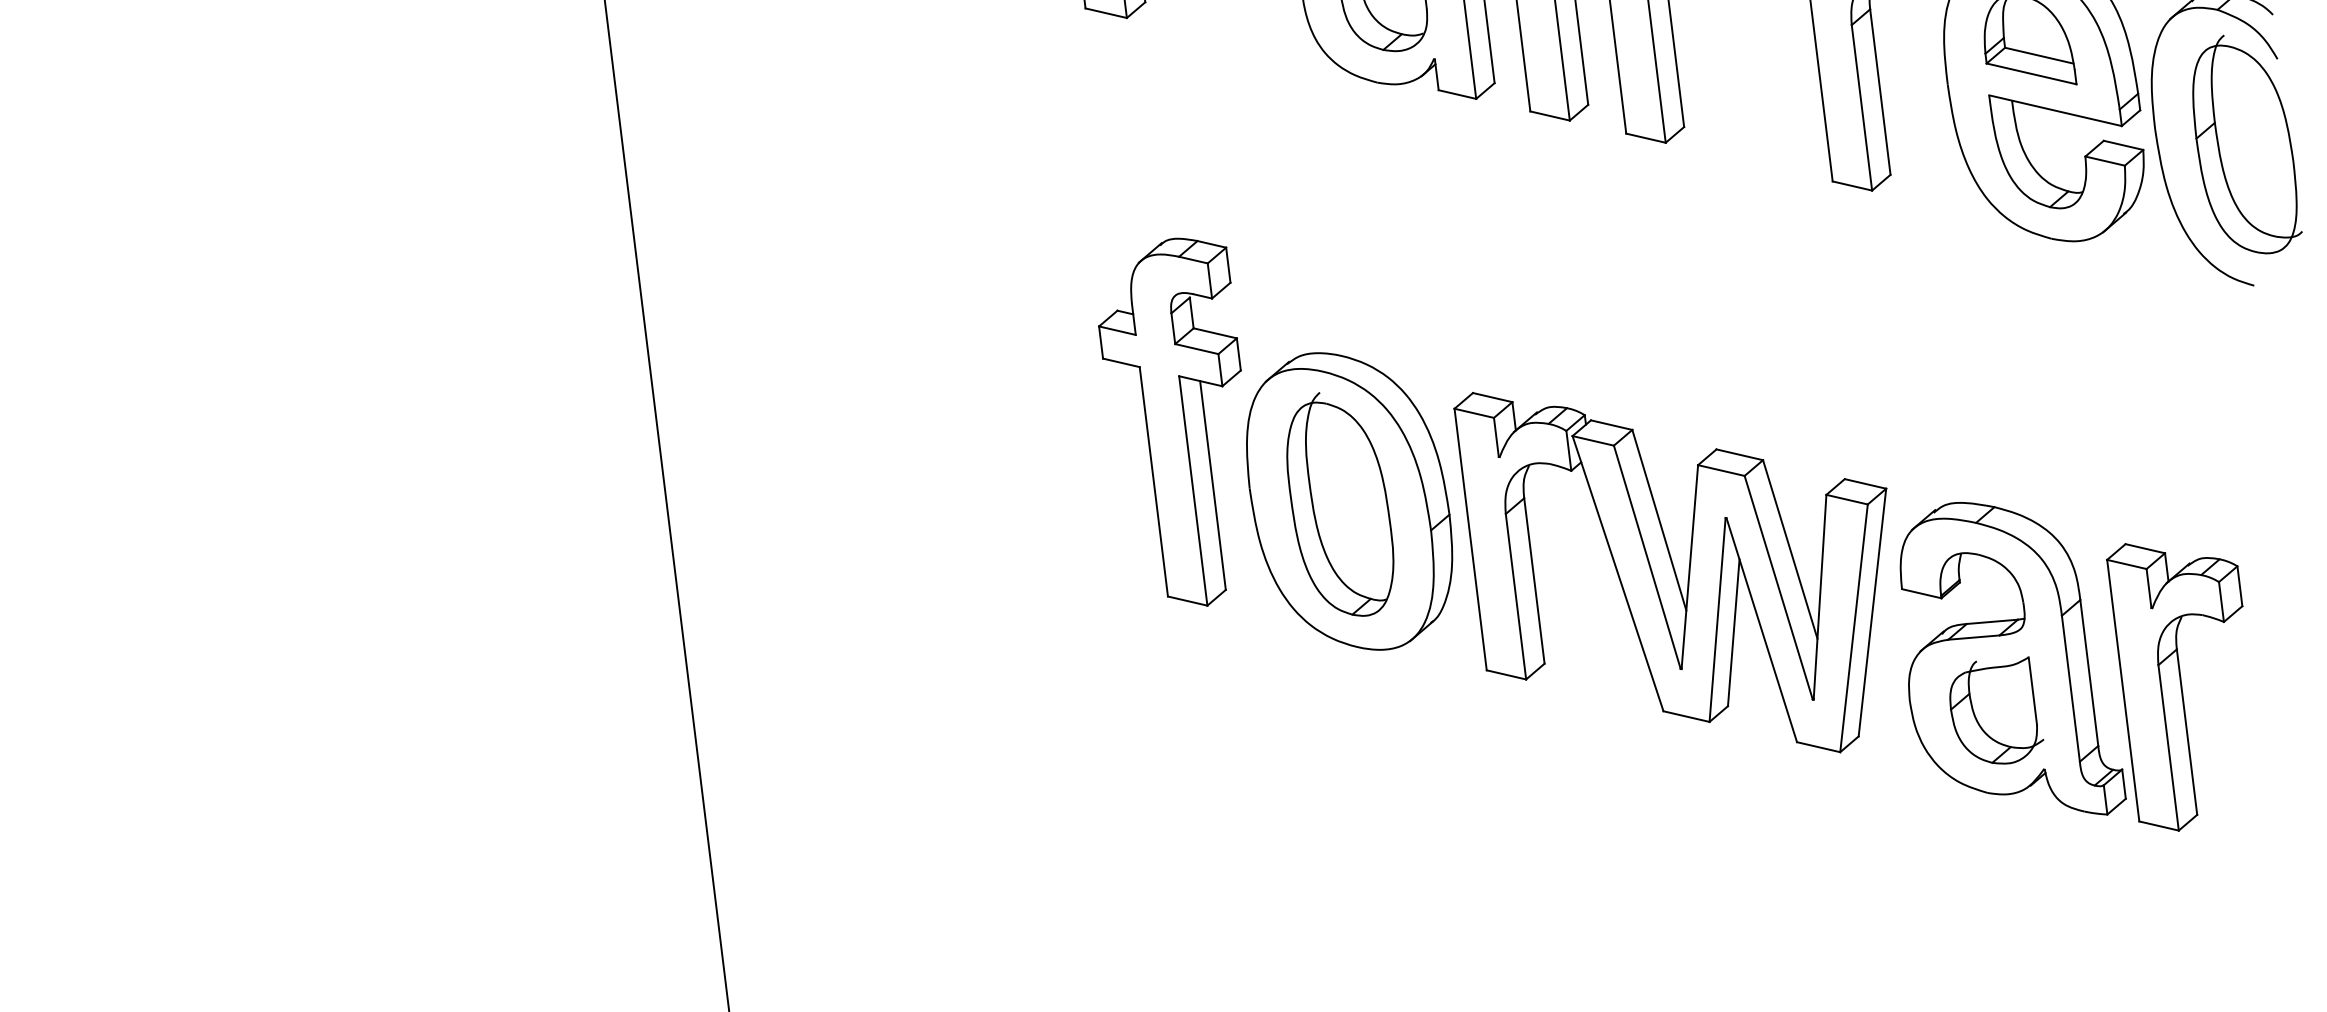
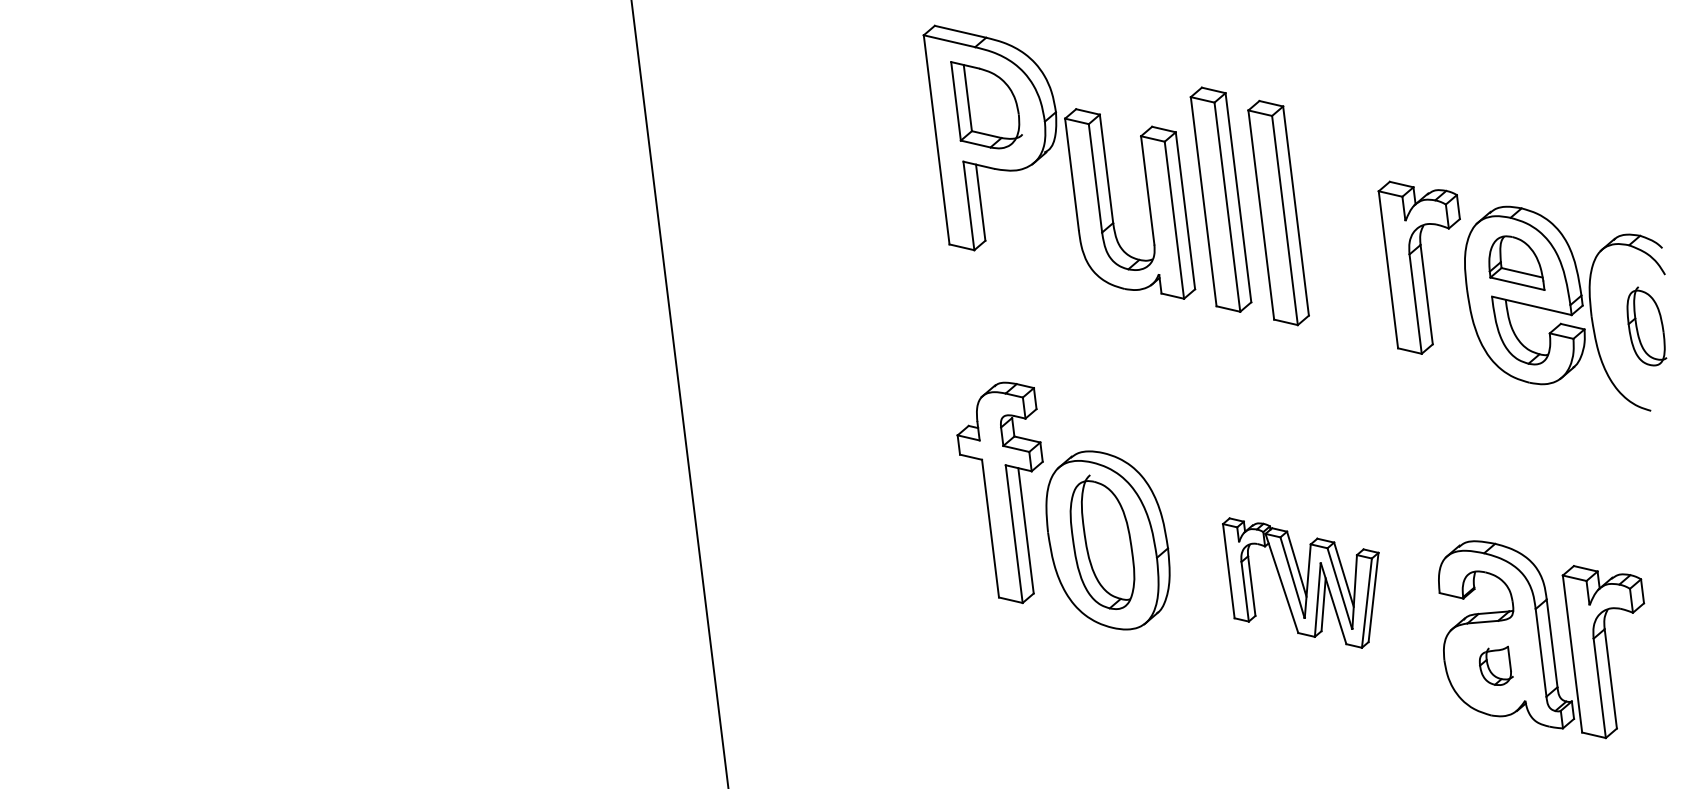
part: (2246, 145) -> (1646, 326), size x0.6
part: (1670, 571) -> (1300, 582), size x0.6
part: (1996, 709) -> (1496, 665), size x0.6

